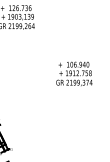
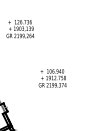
text: (74, 73) -> (52, 78), moved

